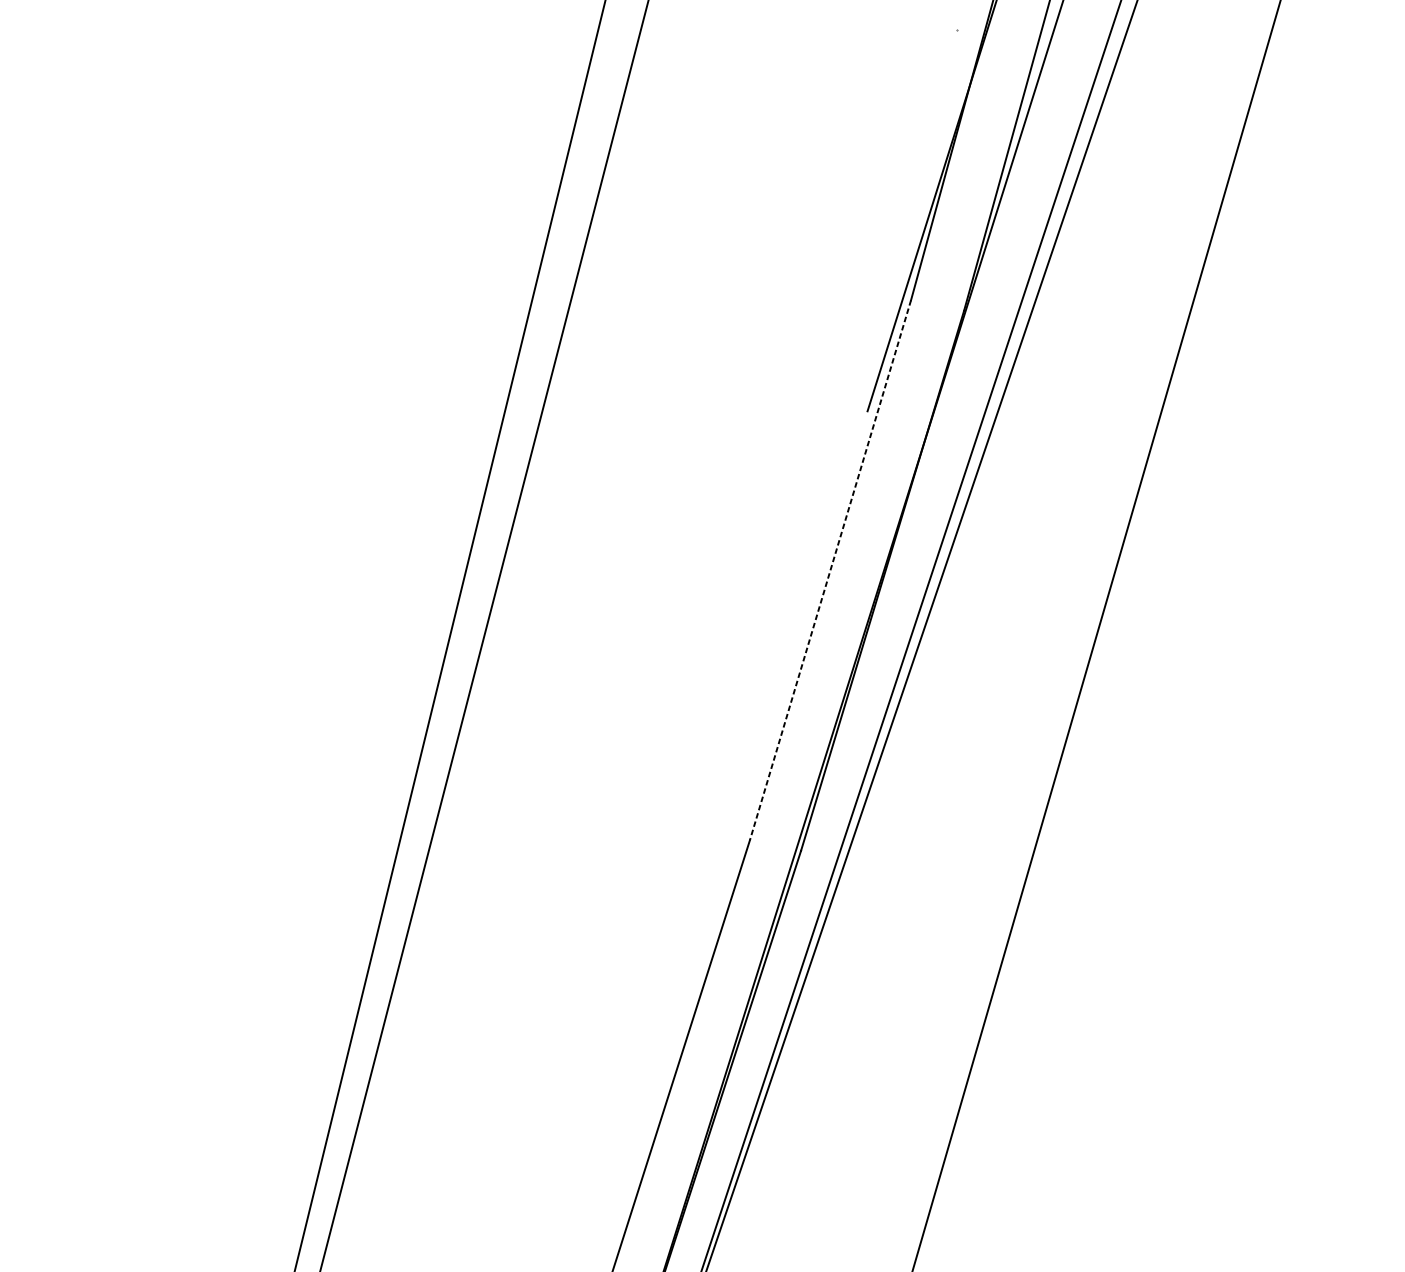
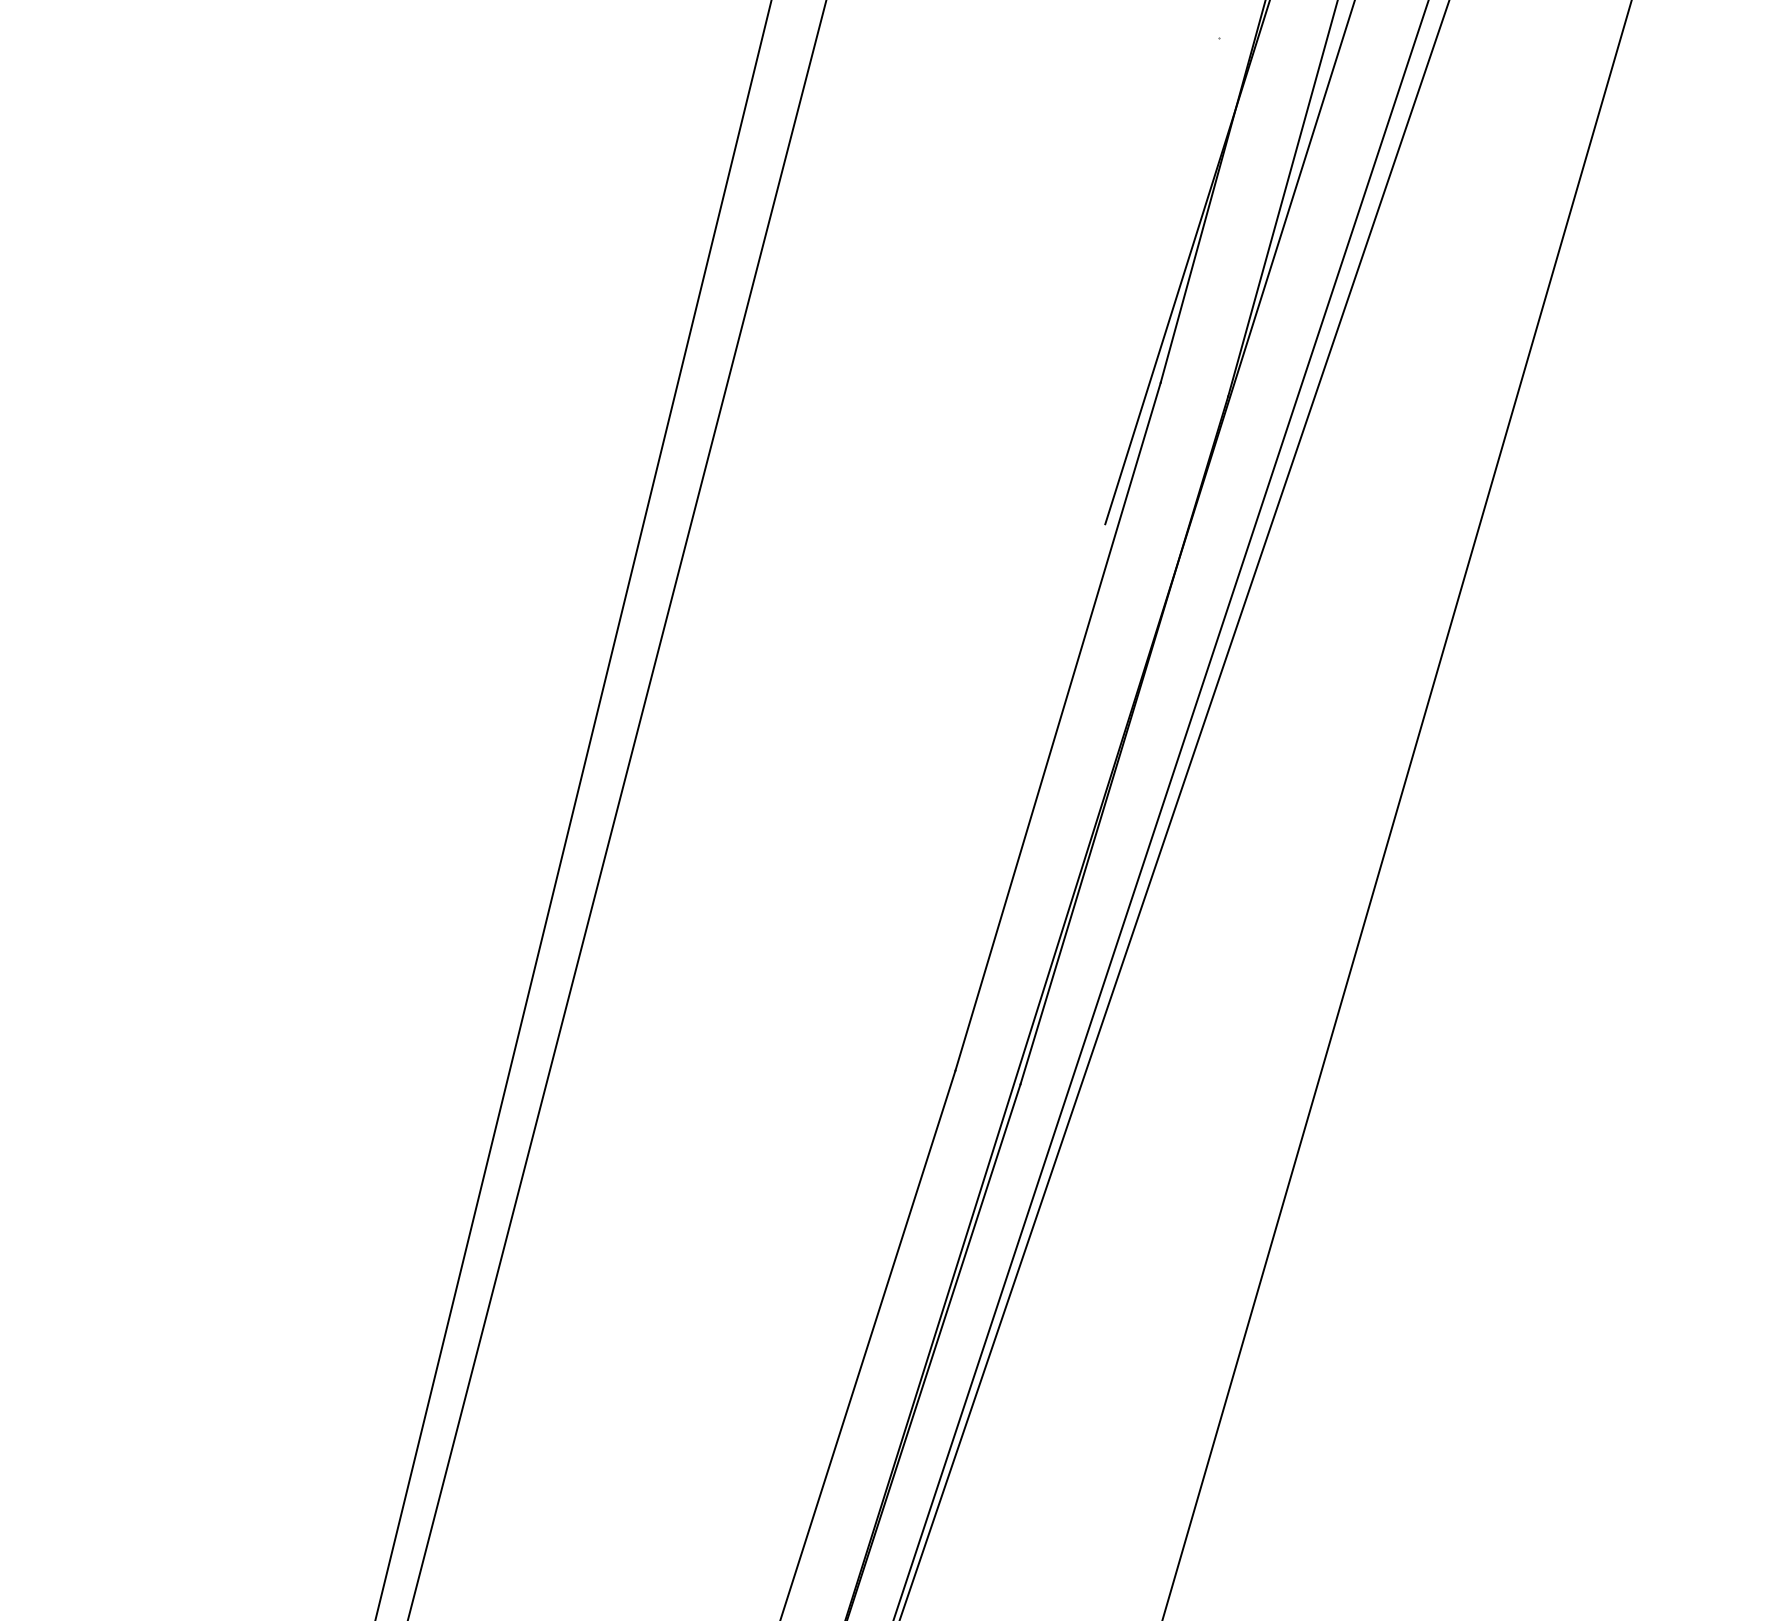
line: (830, 570) -> (1058, 726), dashed -> solid

